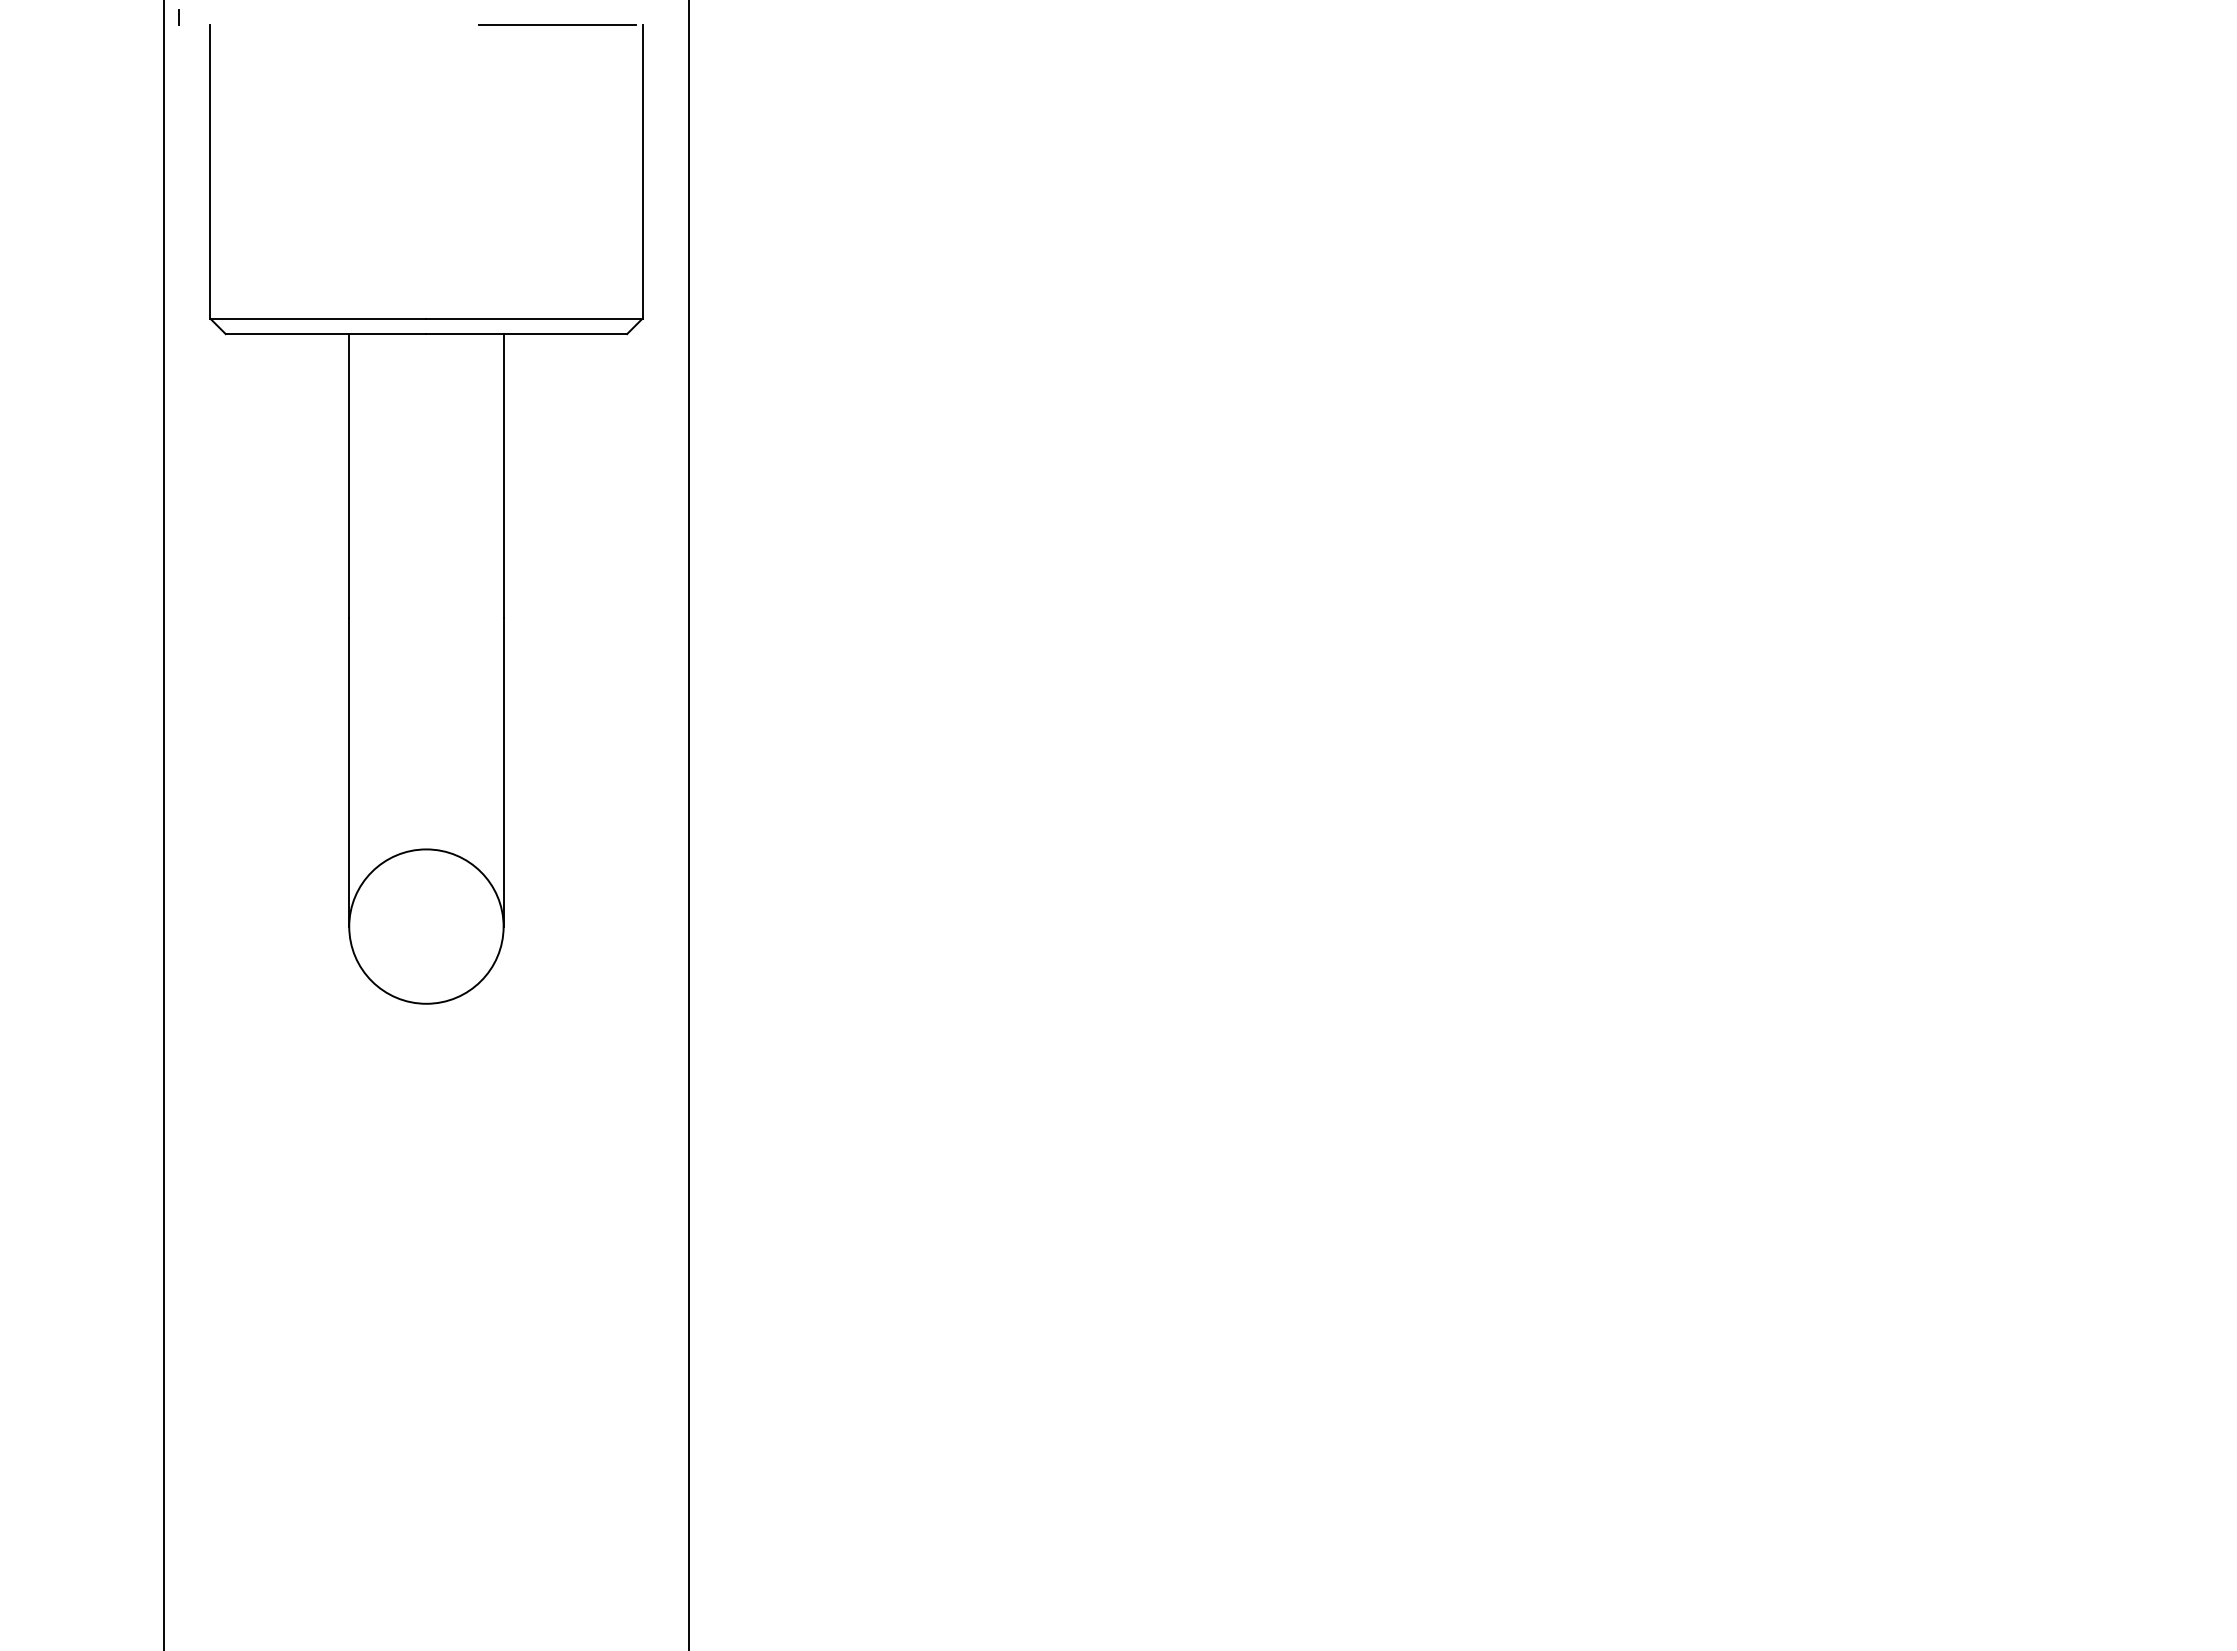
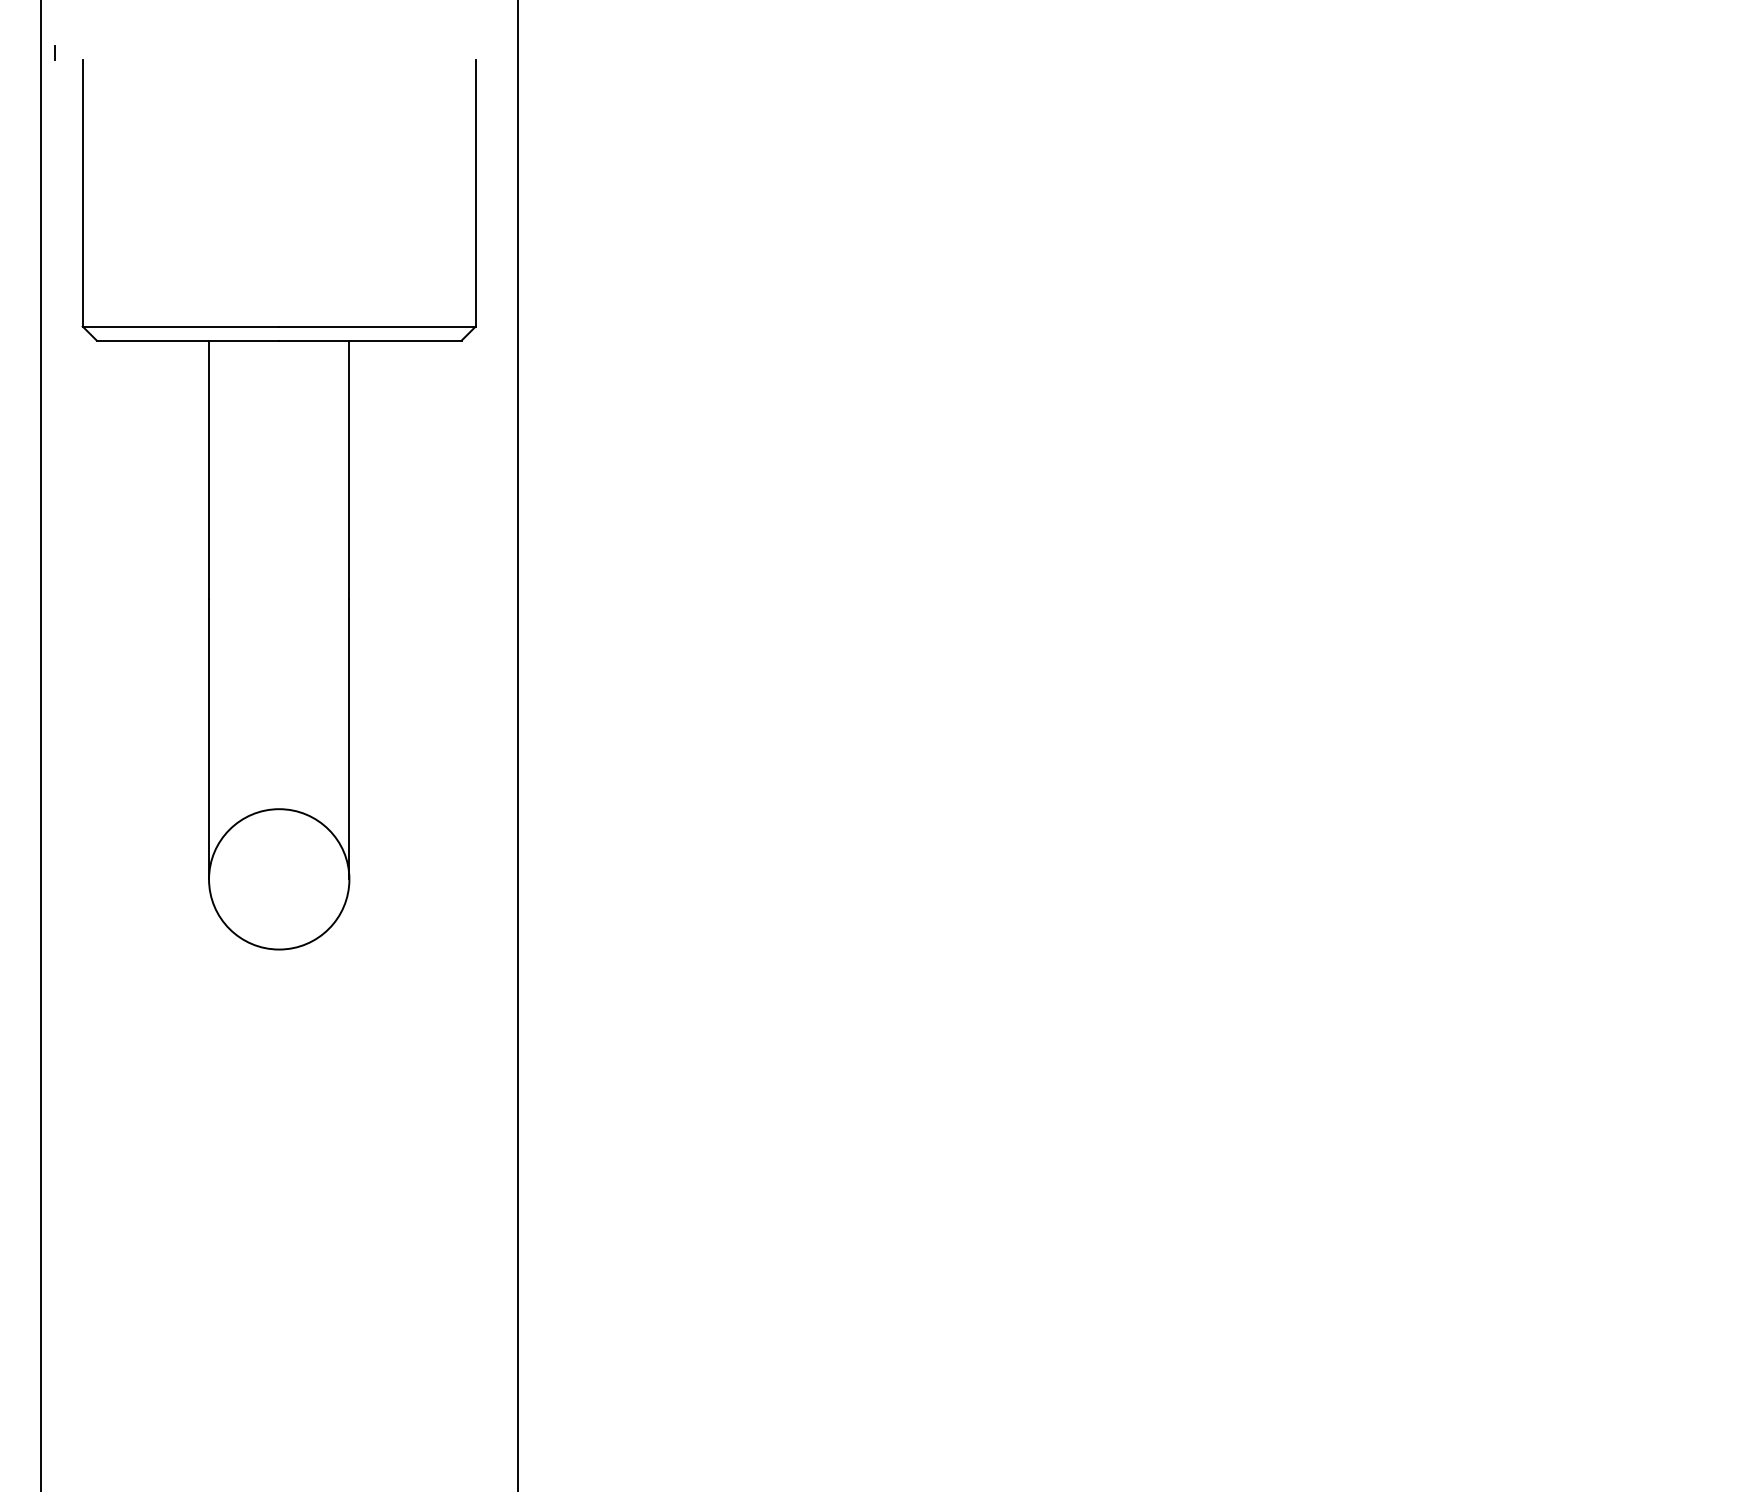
line: (557, 25) -> (398, 59), removed

